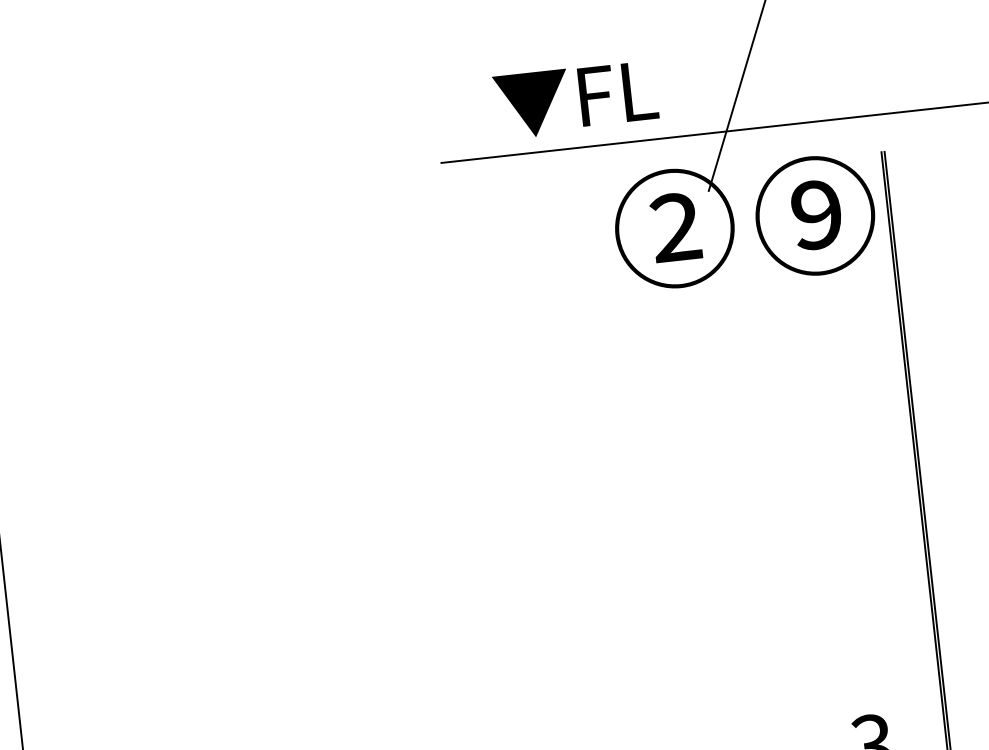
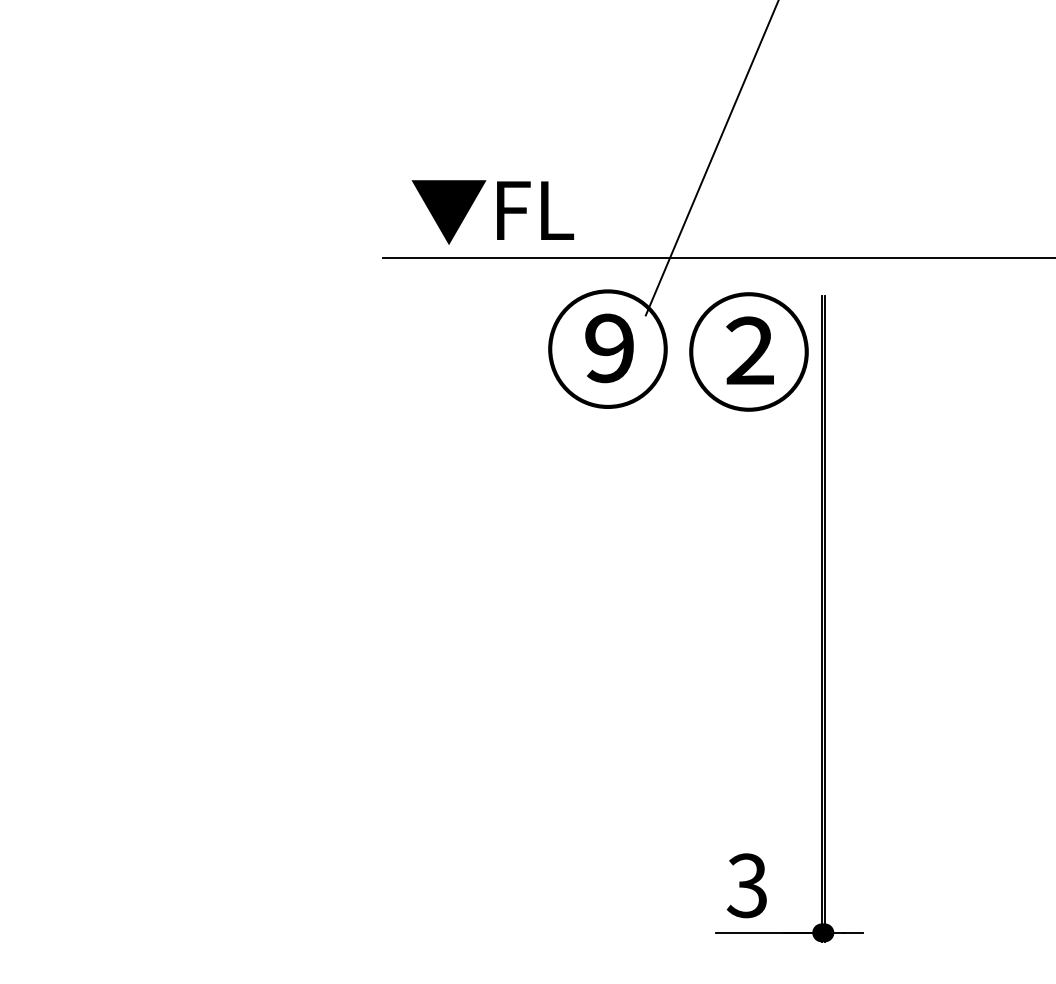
text: (575, 100) -> (492, 212), moved
text: (816, 214) -> (750, 350), ⑨ -> ②
text: (676, 227) -> (609, 348), ② -> ⑨

